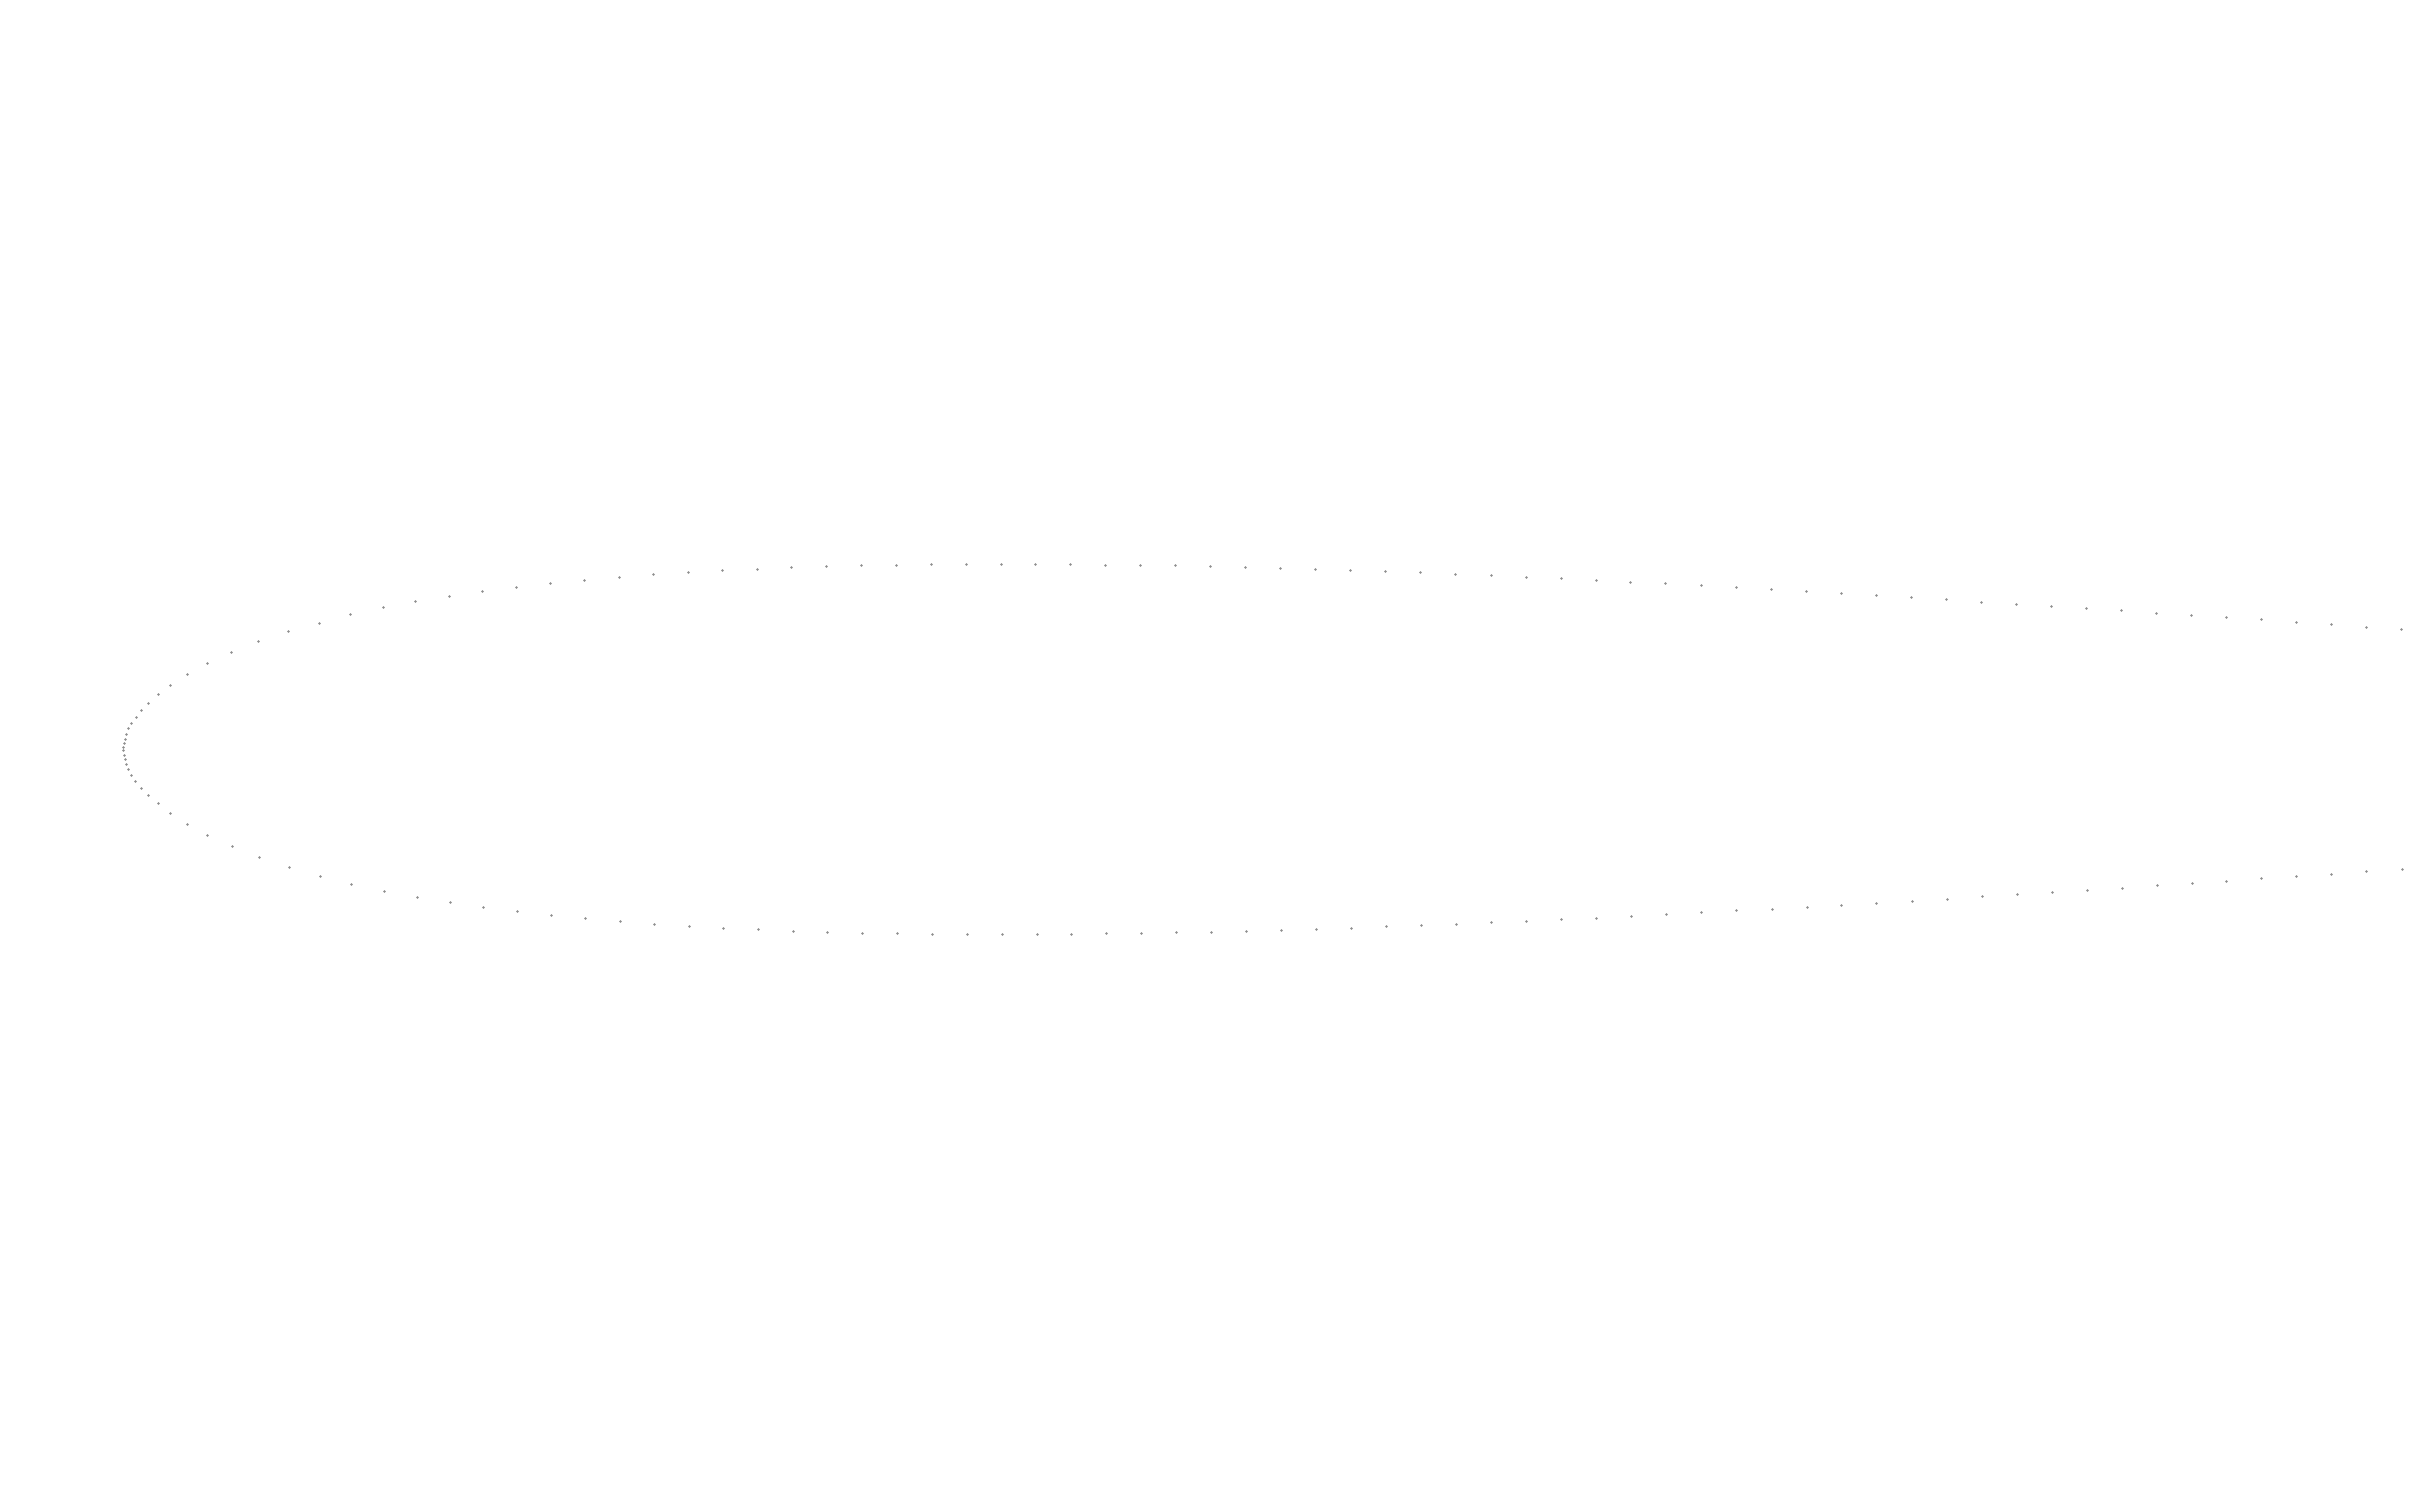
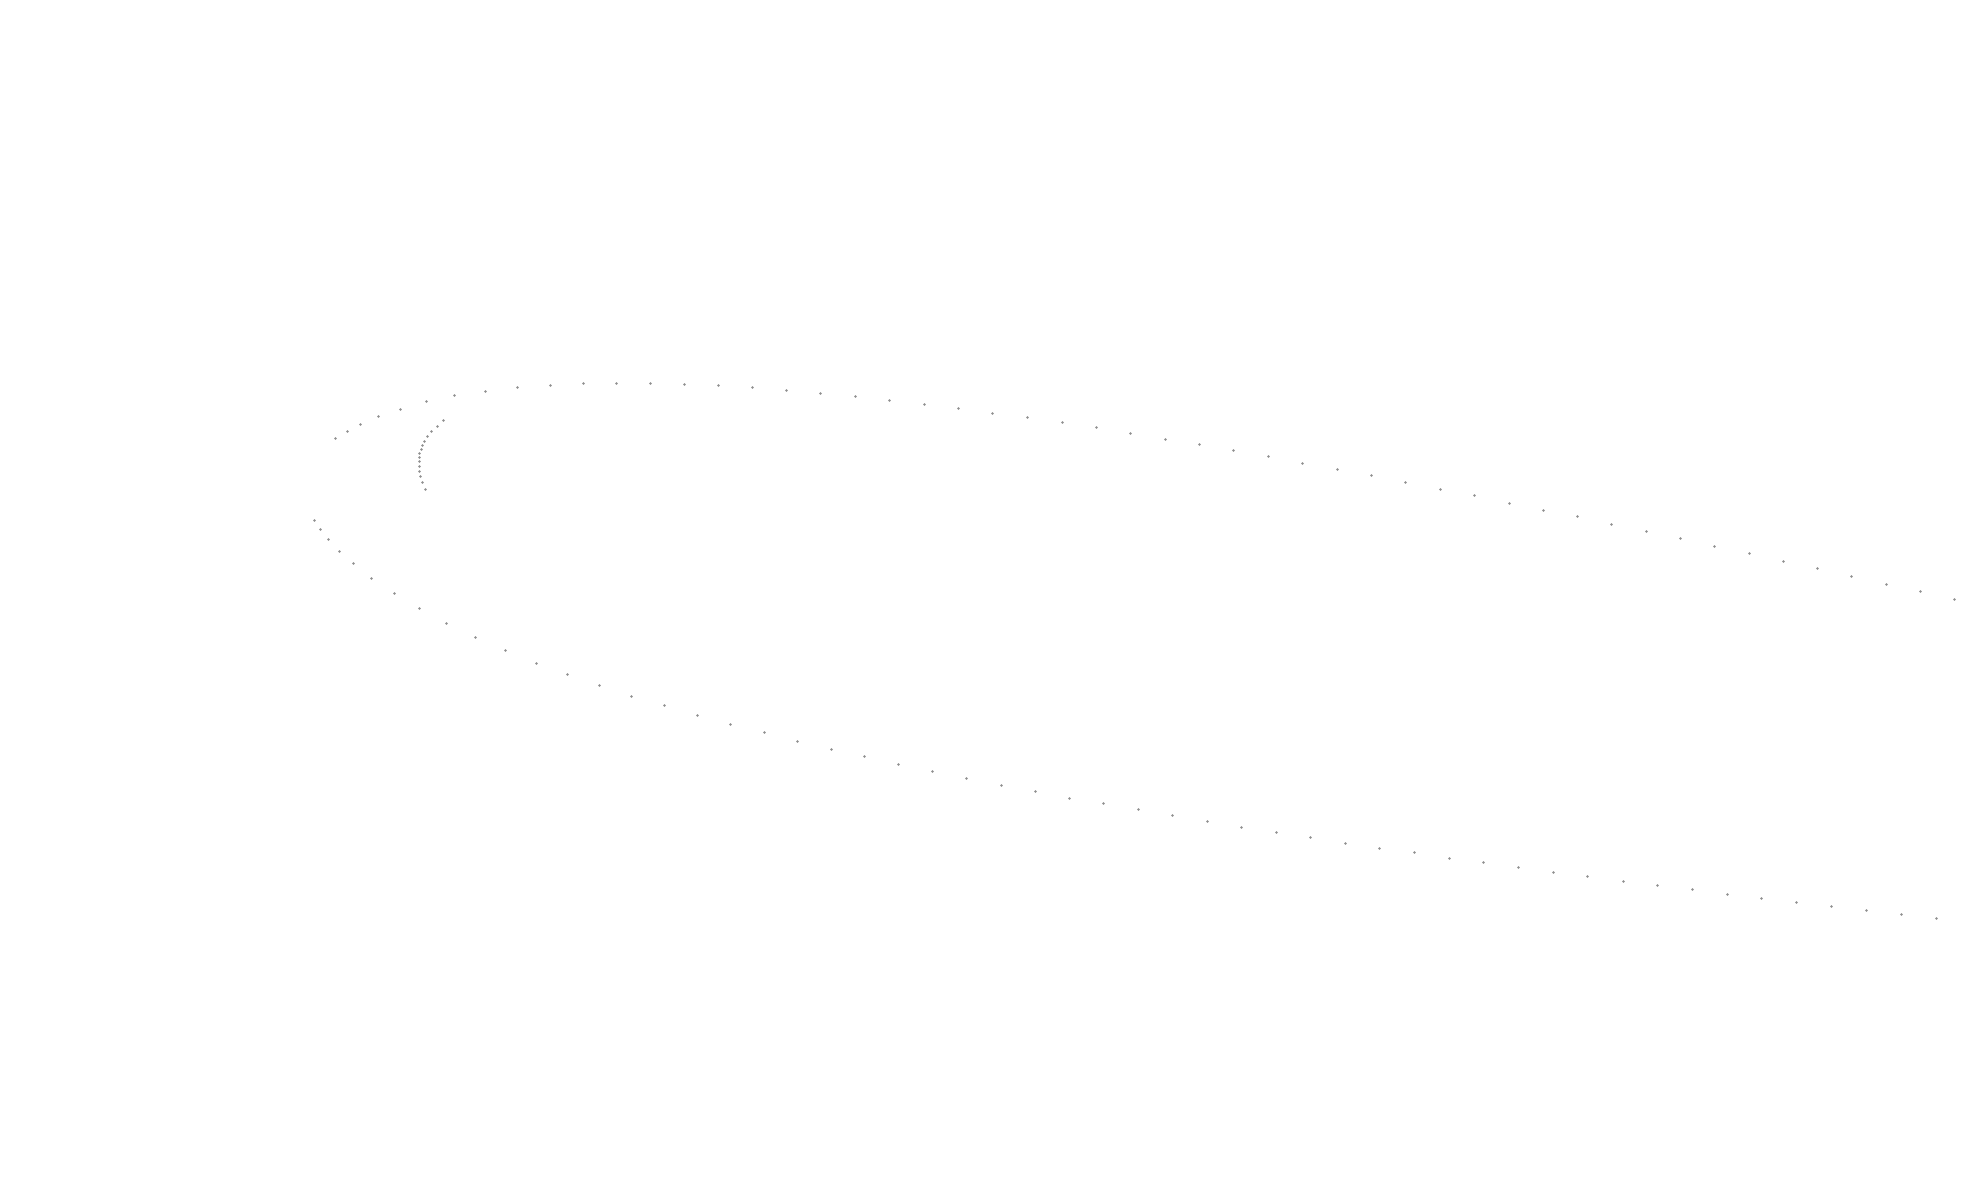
part: (125, 743) -> (421, 450), moved

